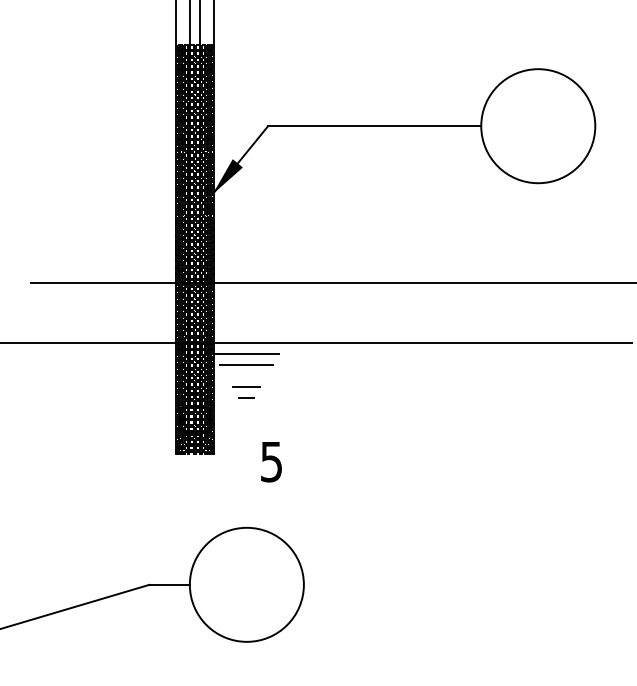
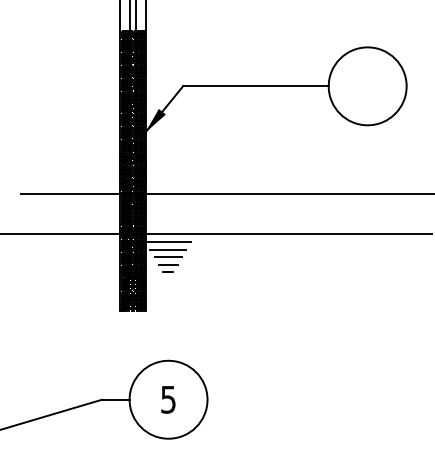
line: (245, 376) -> (167, 257), added
text: (271, 461) -> (168, 399), moved

